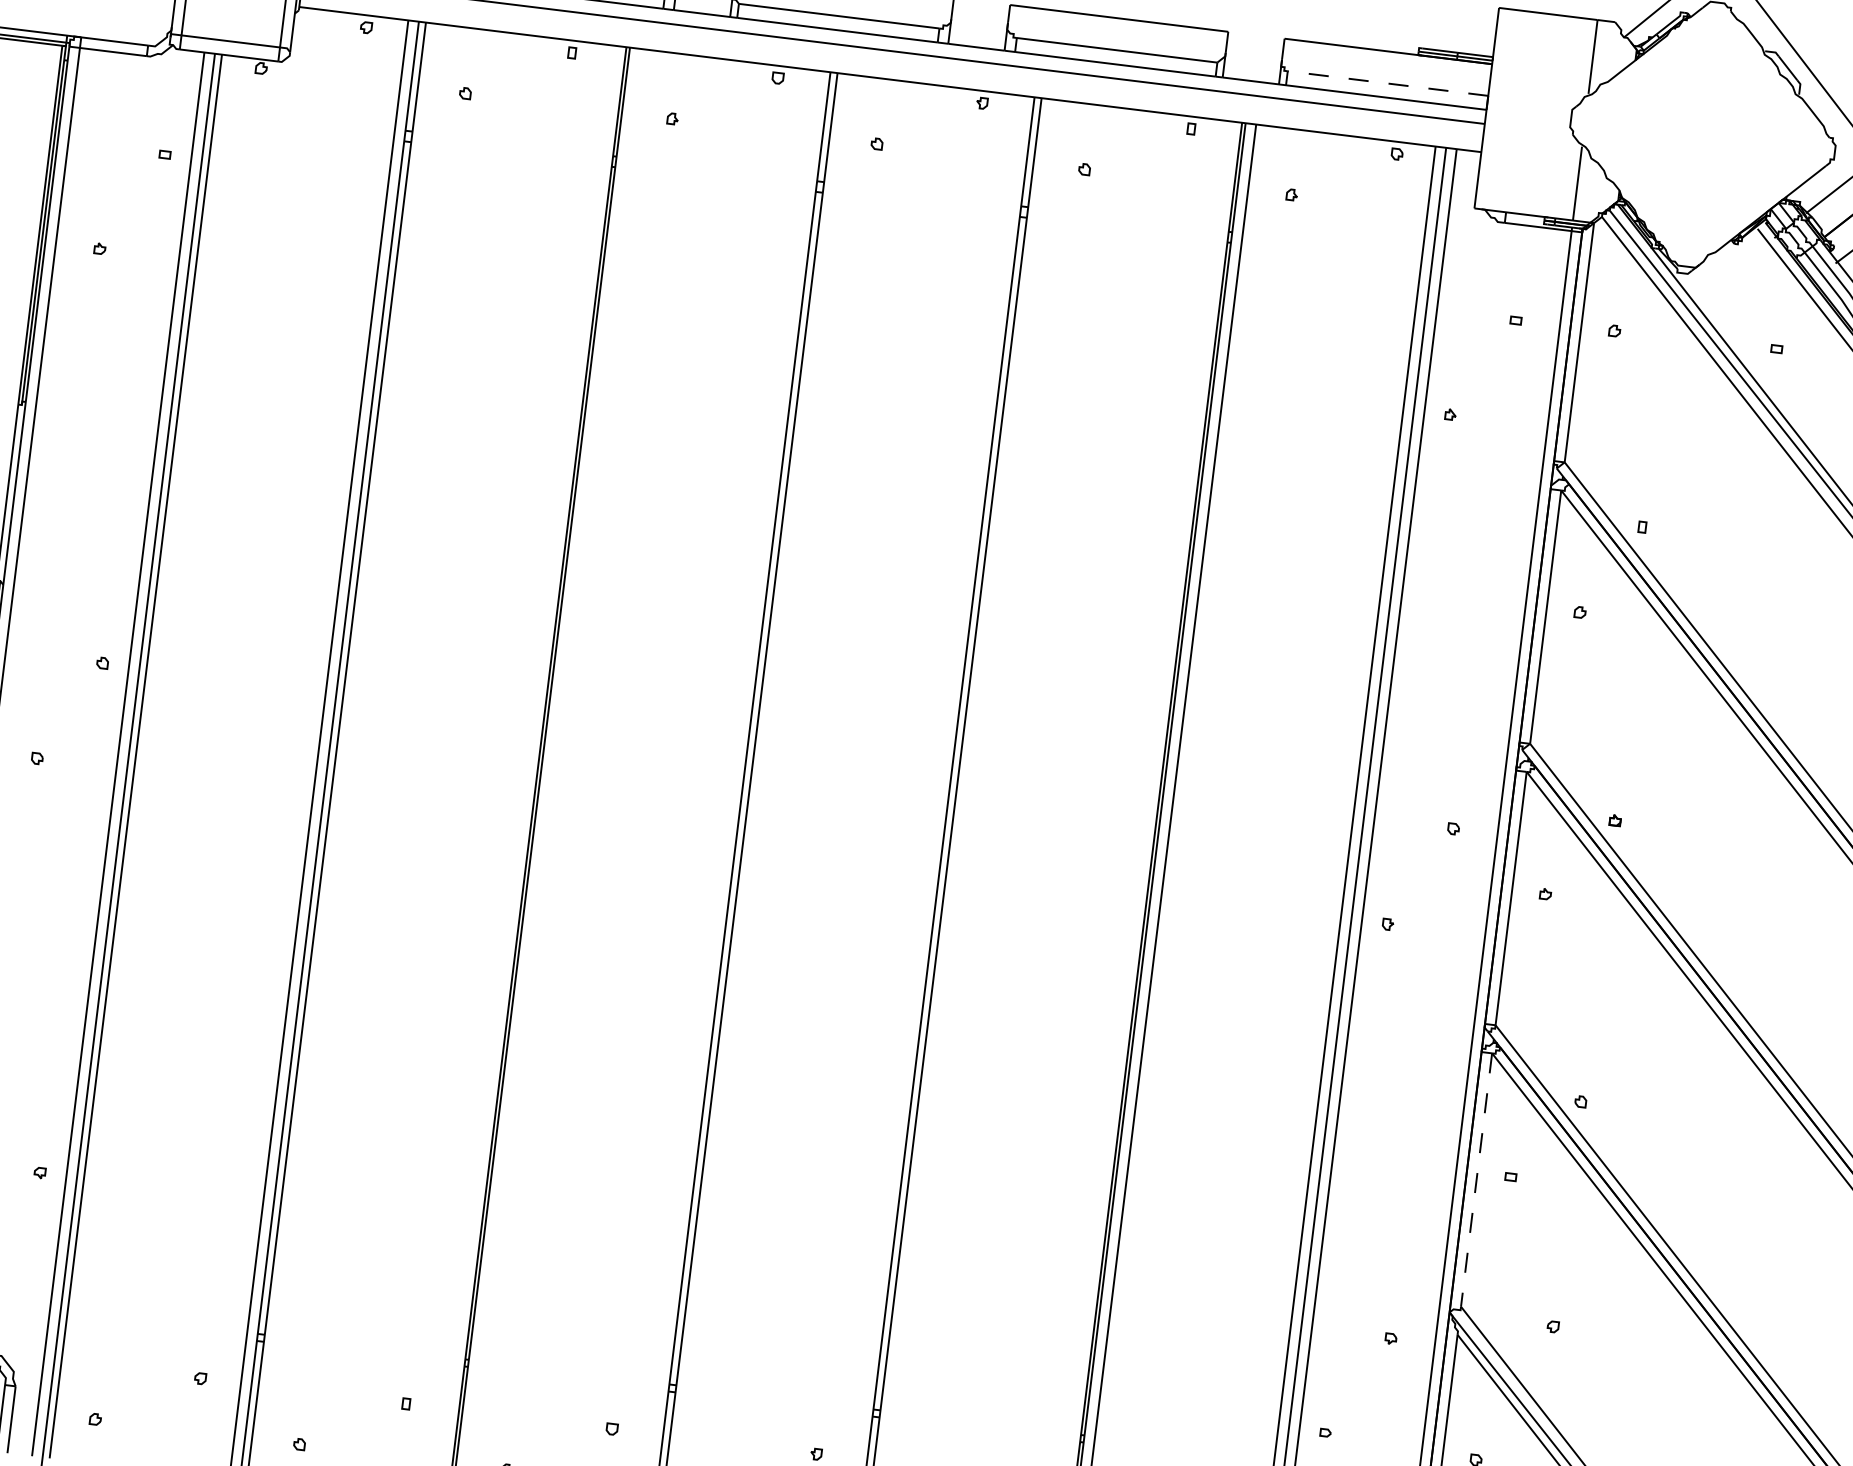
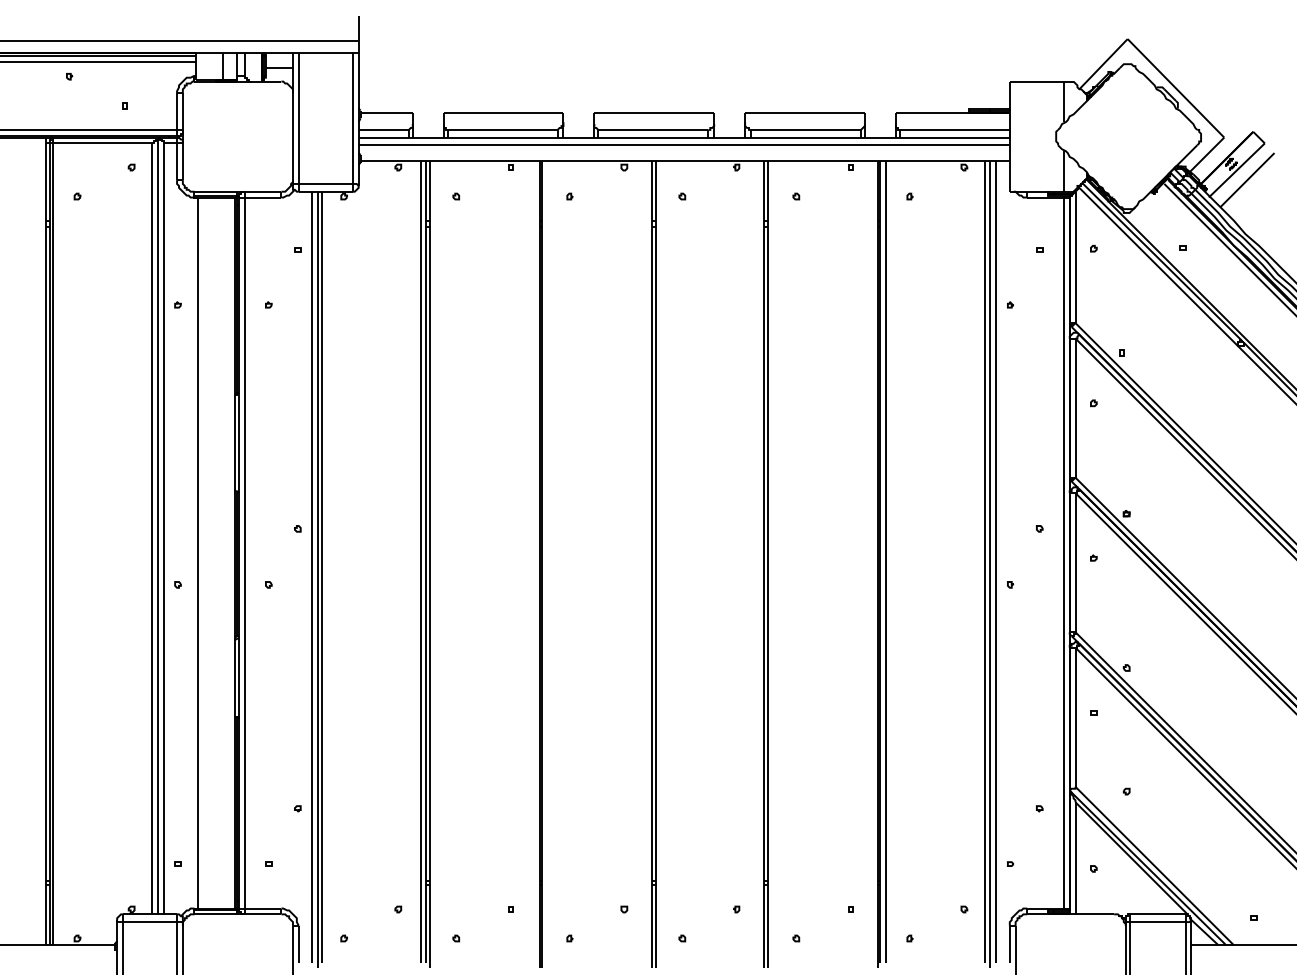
line: (1387, 82) -> (954, 129), dashed -> solid
line: (1476, 1180) -> (1075, 717), dashed -> solid

